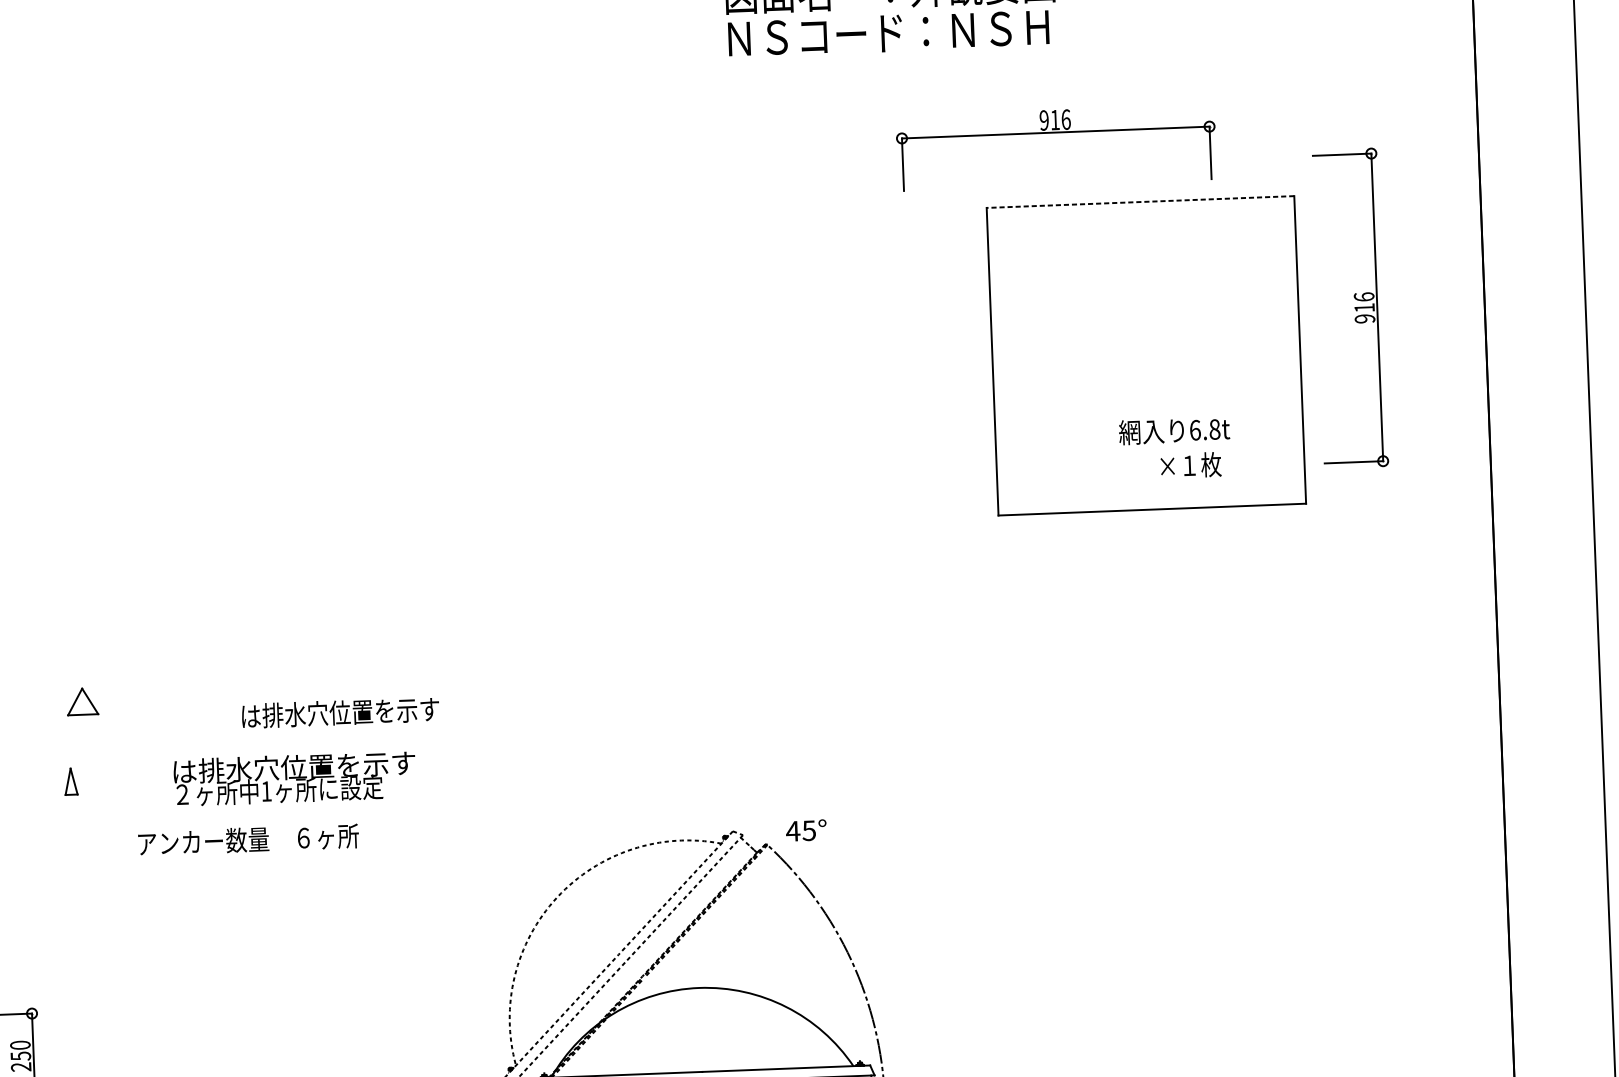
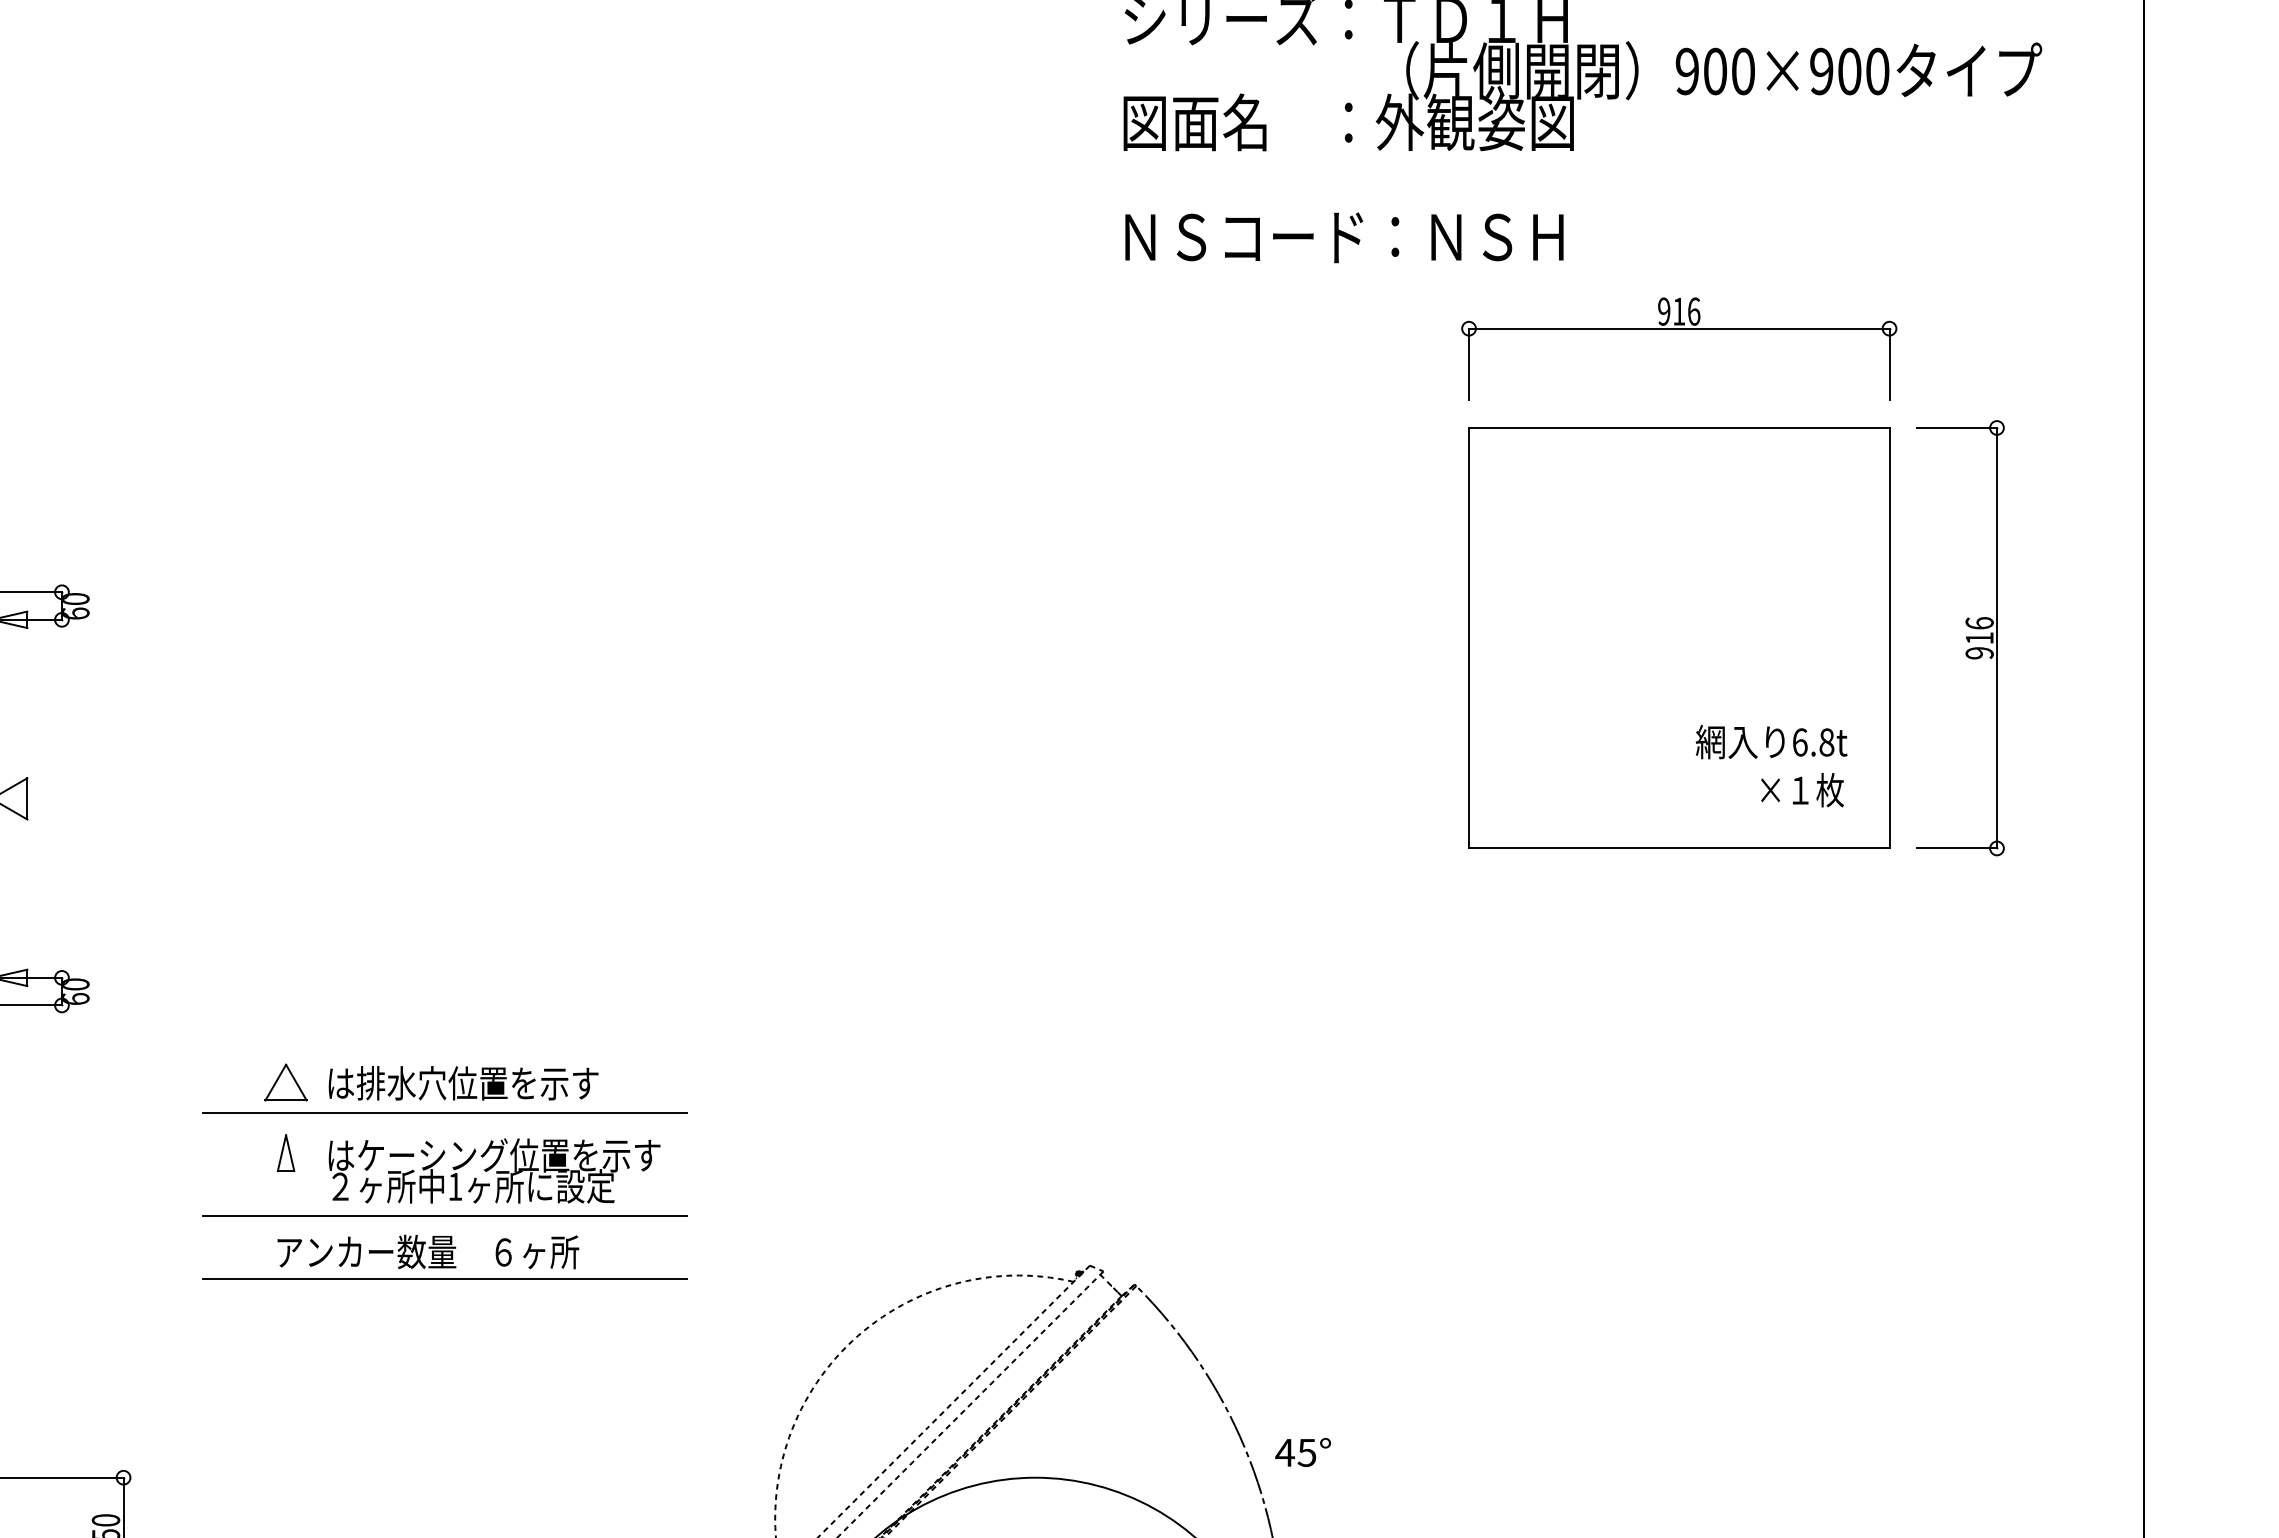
text: (888, 33) -> (1344, 237), moved
part: (1055, 133) -> (1679, 329), moved
line: (1139, 201) -> (1678, 427), dashed -> solid
part: (1350, 308) -> (1960, 638), moved
text: (1174, 431) -> (1771, 742), moved
text: (1191, 465) -> (1802, 790), moved
part: (82, 701) -> (285, 1082), moved
text: (340, 712) -> (463, 1083), moved
line: (256, 738) -> (444, 1113), added
text: (294, 767) -> (494, 1155), は排水穴位置を示す -> はケーシング位置を示す
part: (70, 781) -> (285, 1152), moved
line: (259, 813) -> (444, 1216), added
text: (805, 830) -> (1302, 1452), moved
line: (261, 858) -> (444, 1278), added

